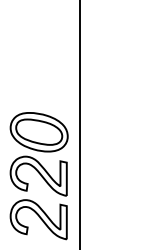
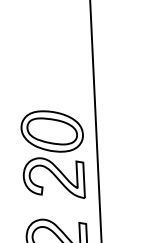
part: (38, 154) -> (52, 155), moved

